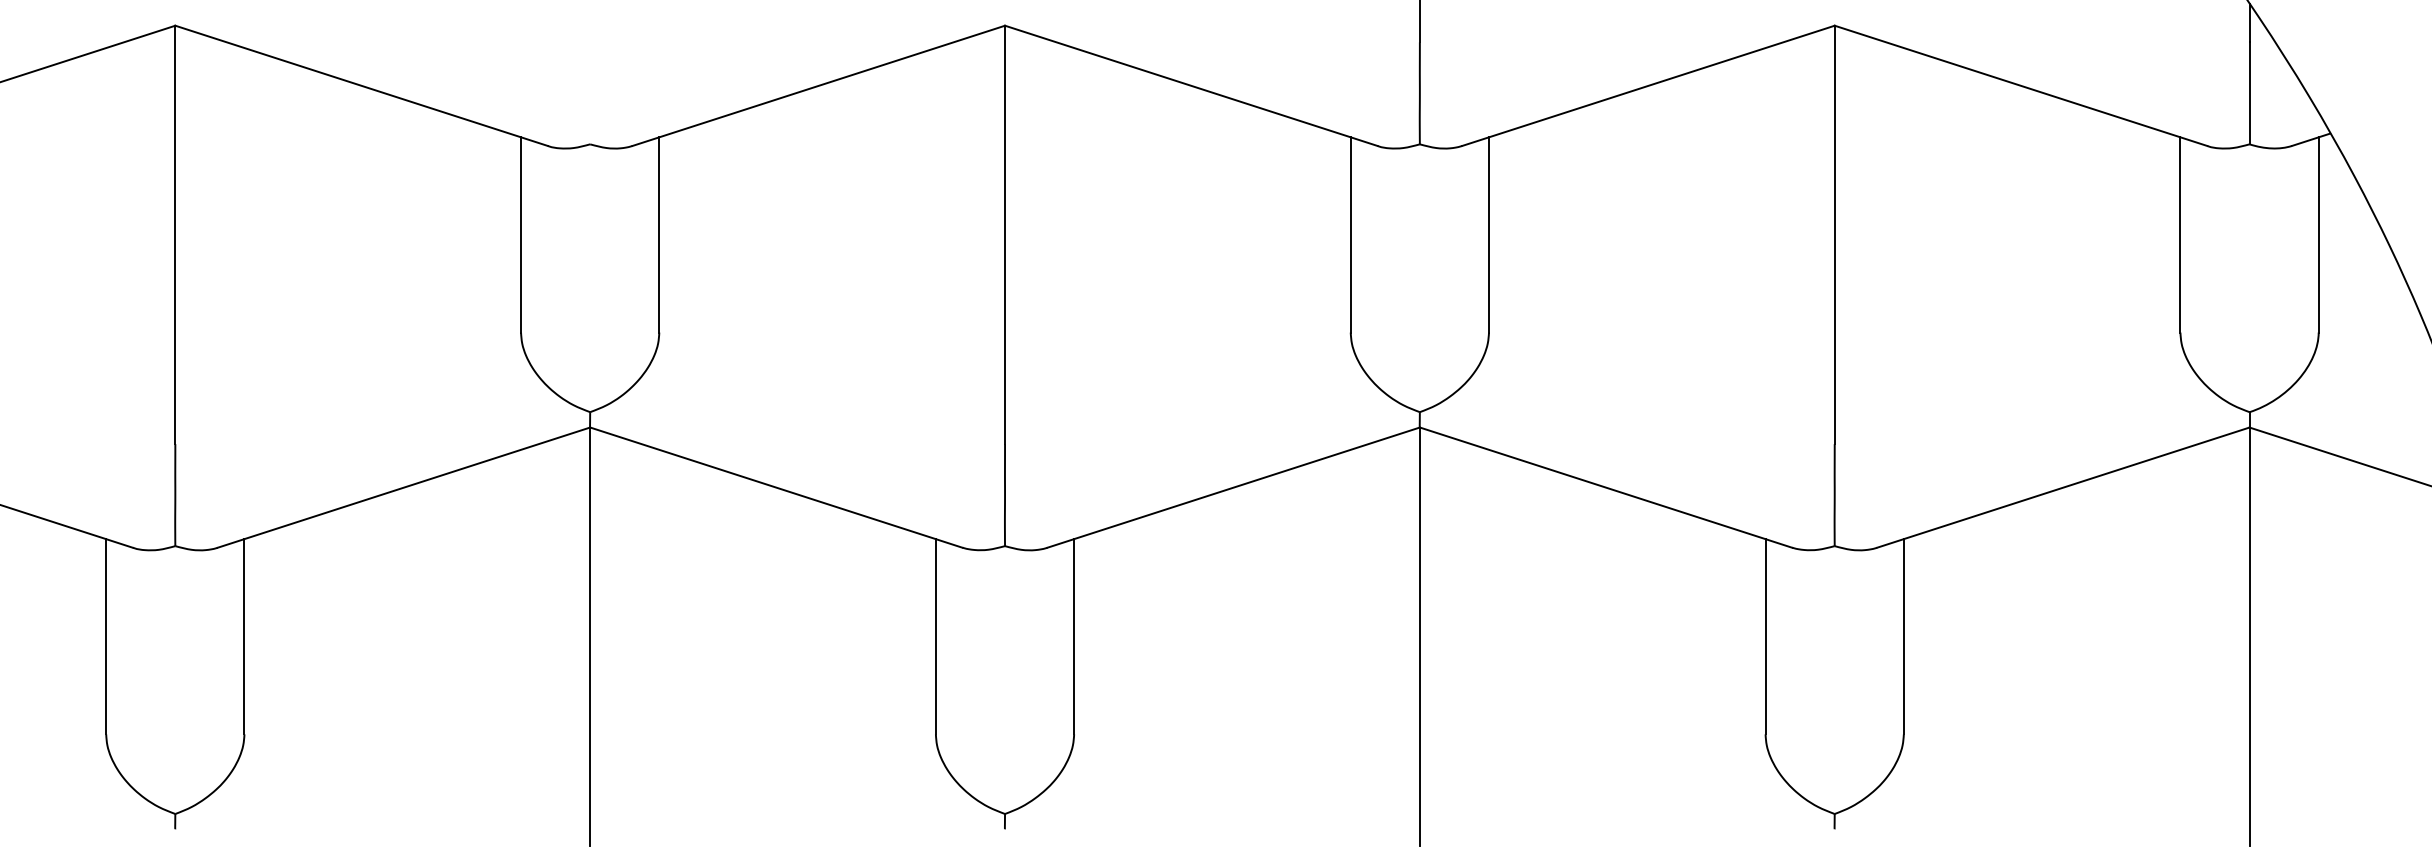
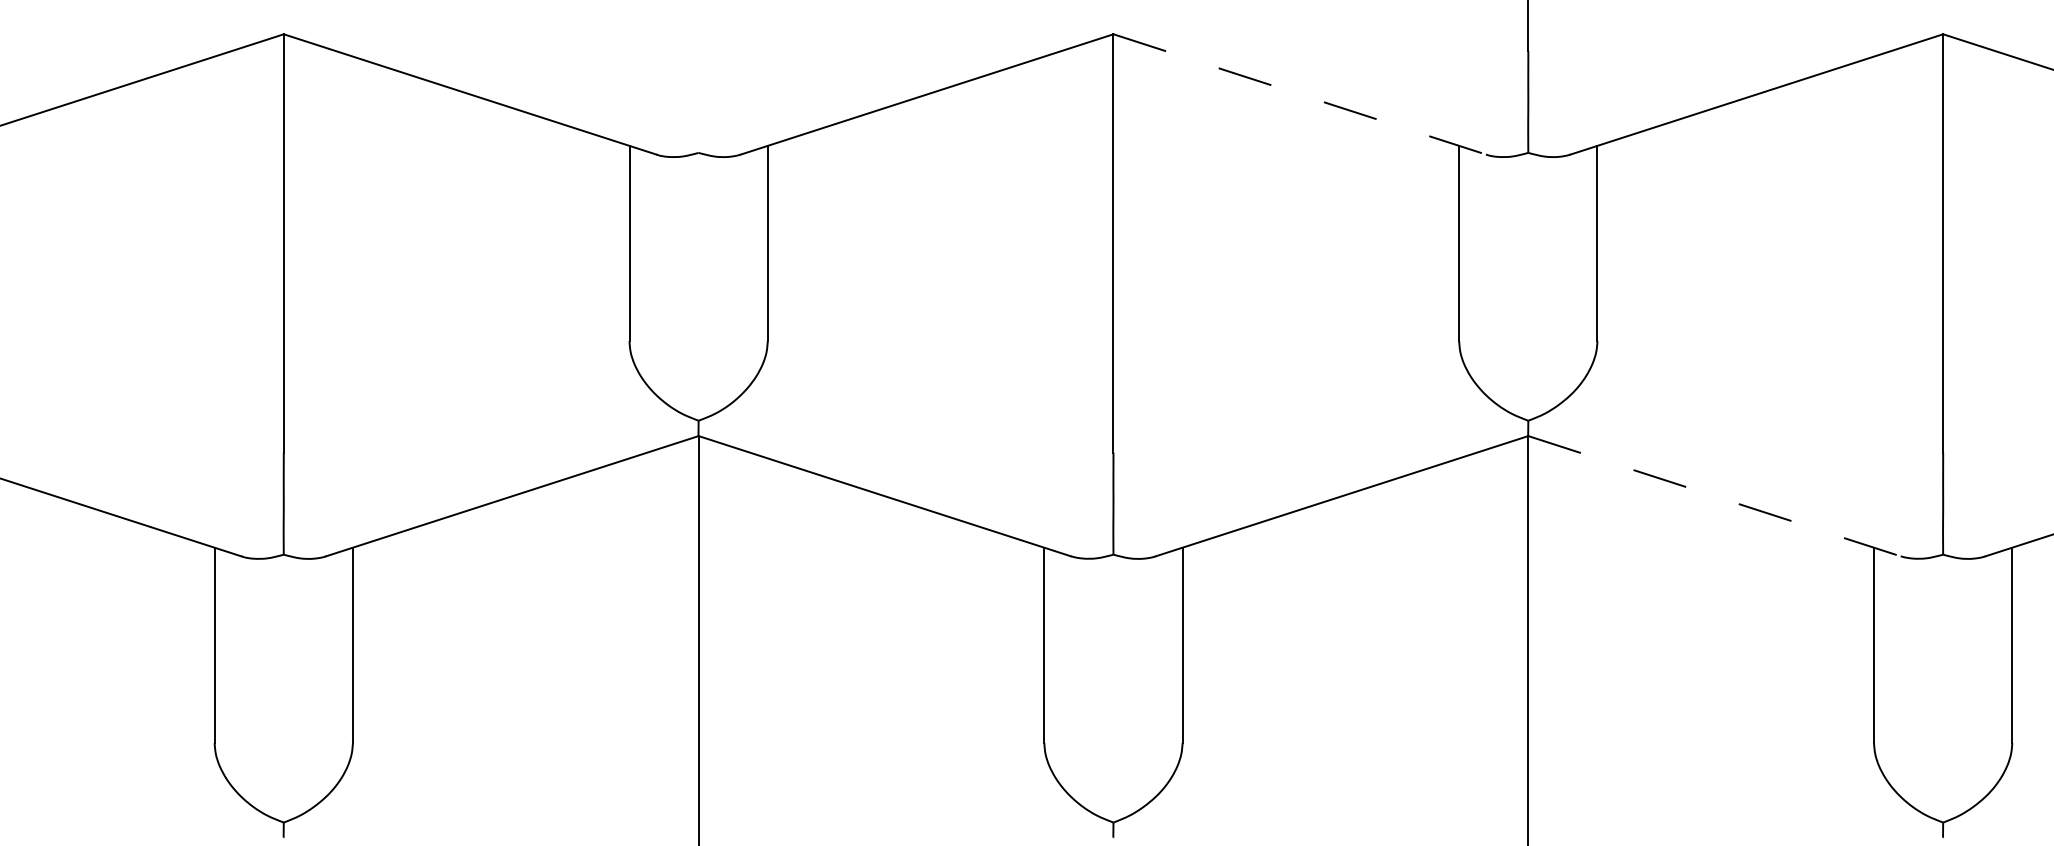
line: (1191, 85) -> (1299, 94), solid -> dashed
line: (1606, 487) -> (1714, 496), solid -> dashed

